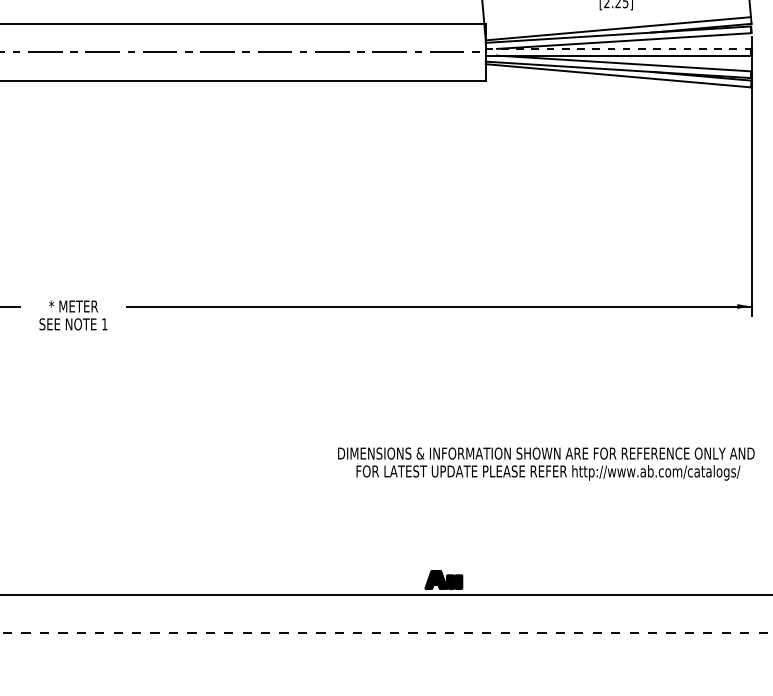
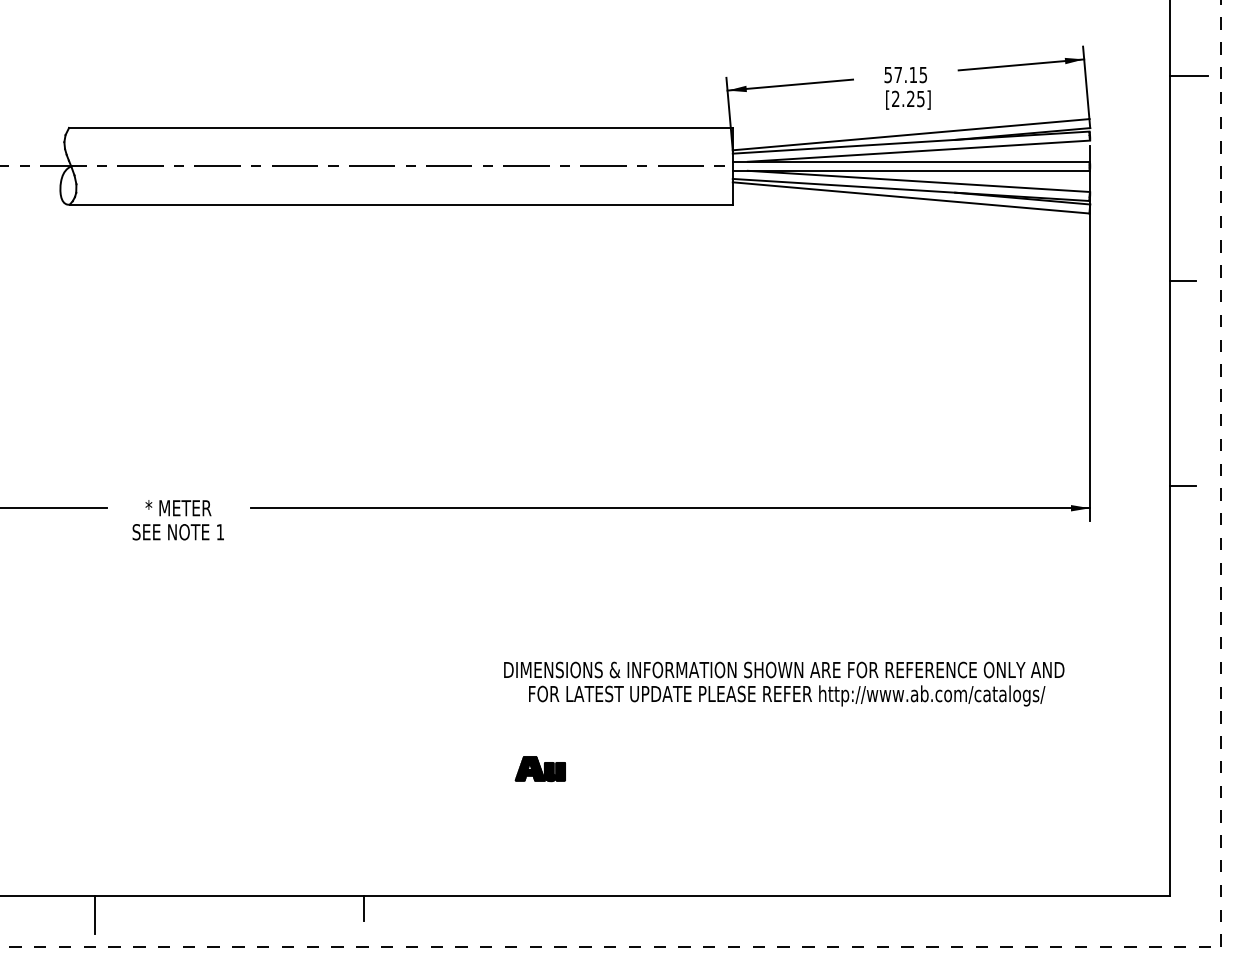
line: (618, 48) -> (911, 161), dashed -> solid
text: (546, 463) -> (784, 683), moved
part: (443, 580) -> (539, 769), moved
line: (211, 604) -> (363, 908), added
line: (11, 608) -> (94, 914), added

